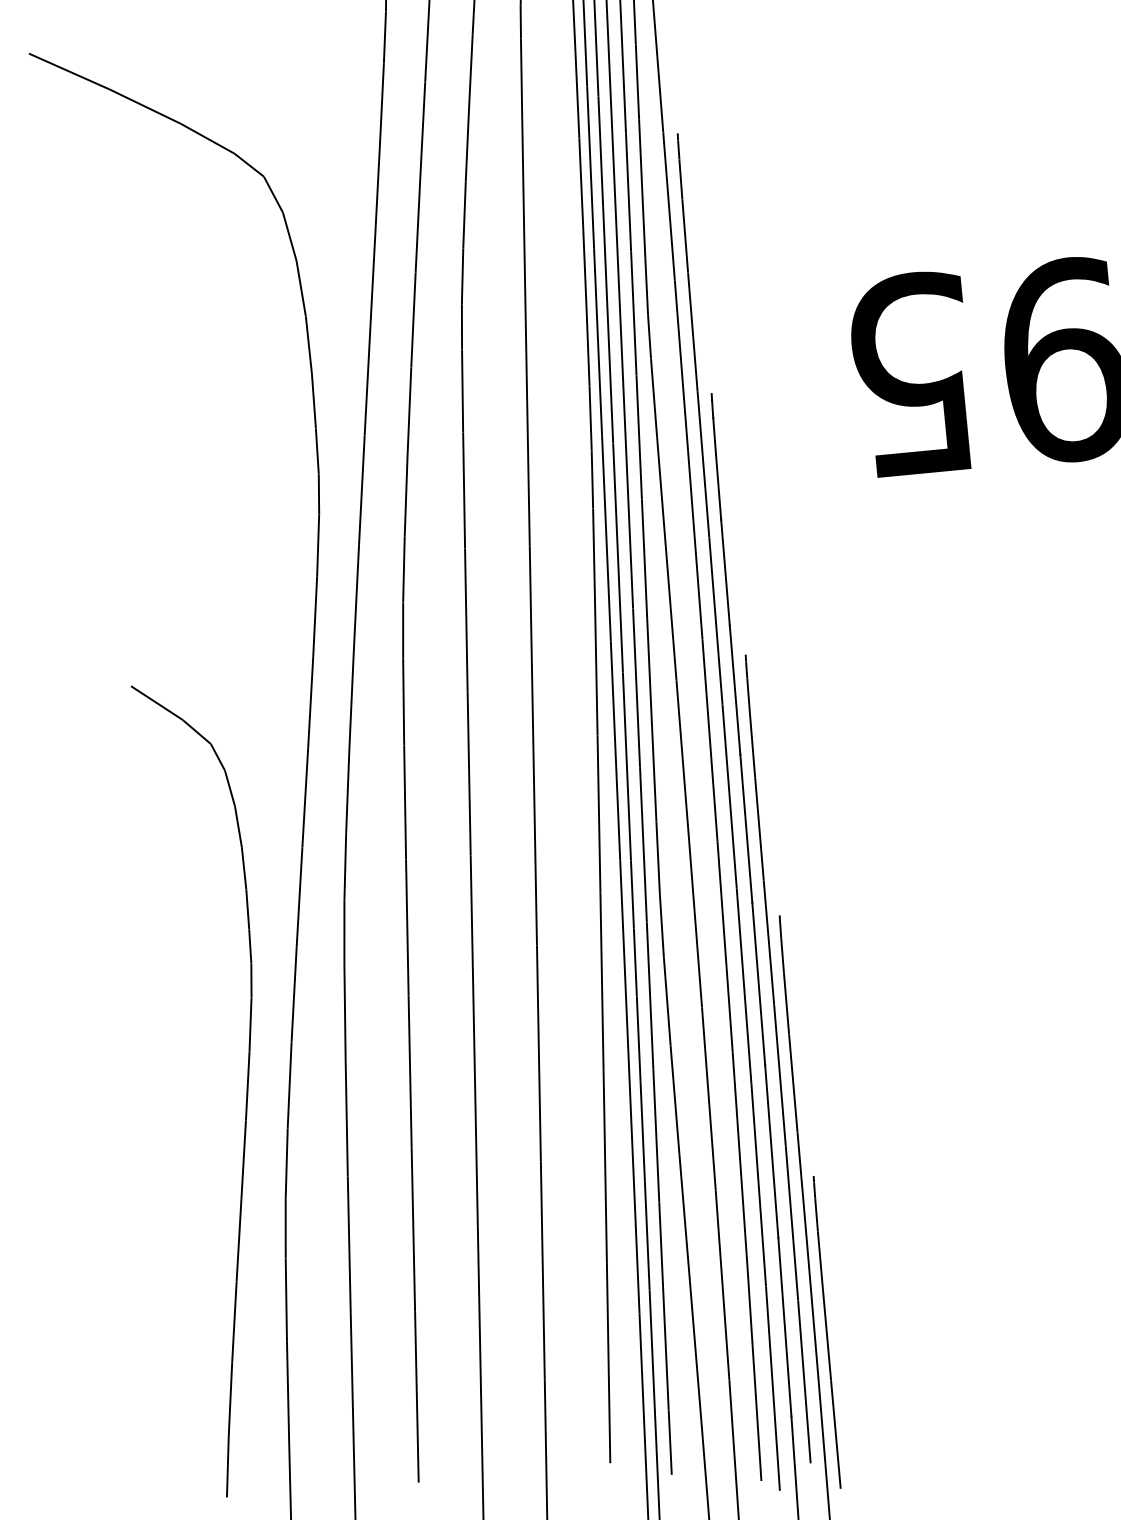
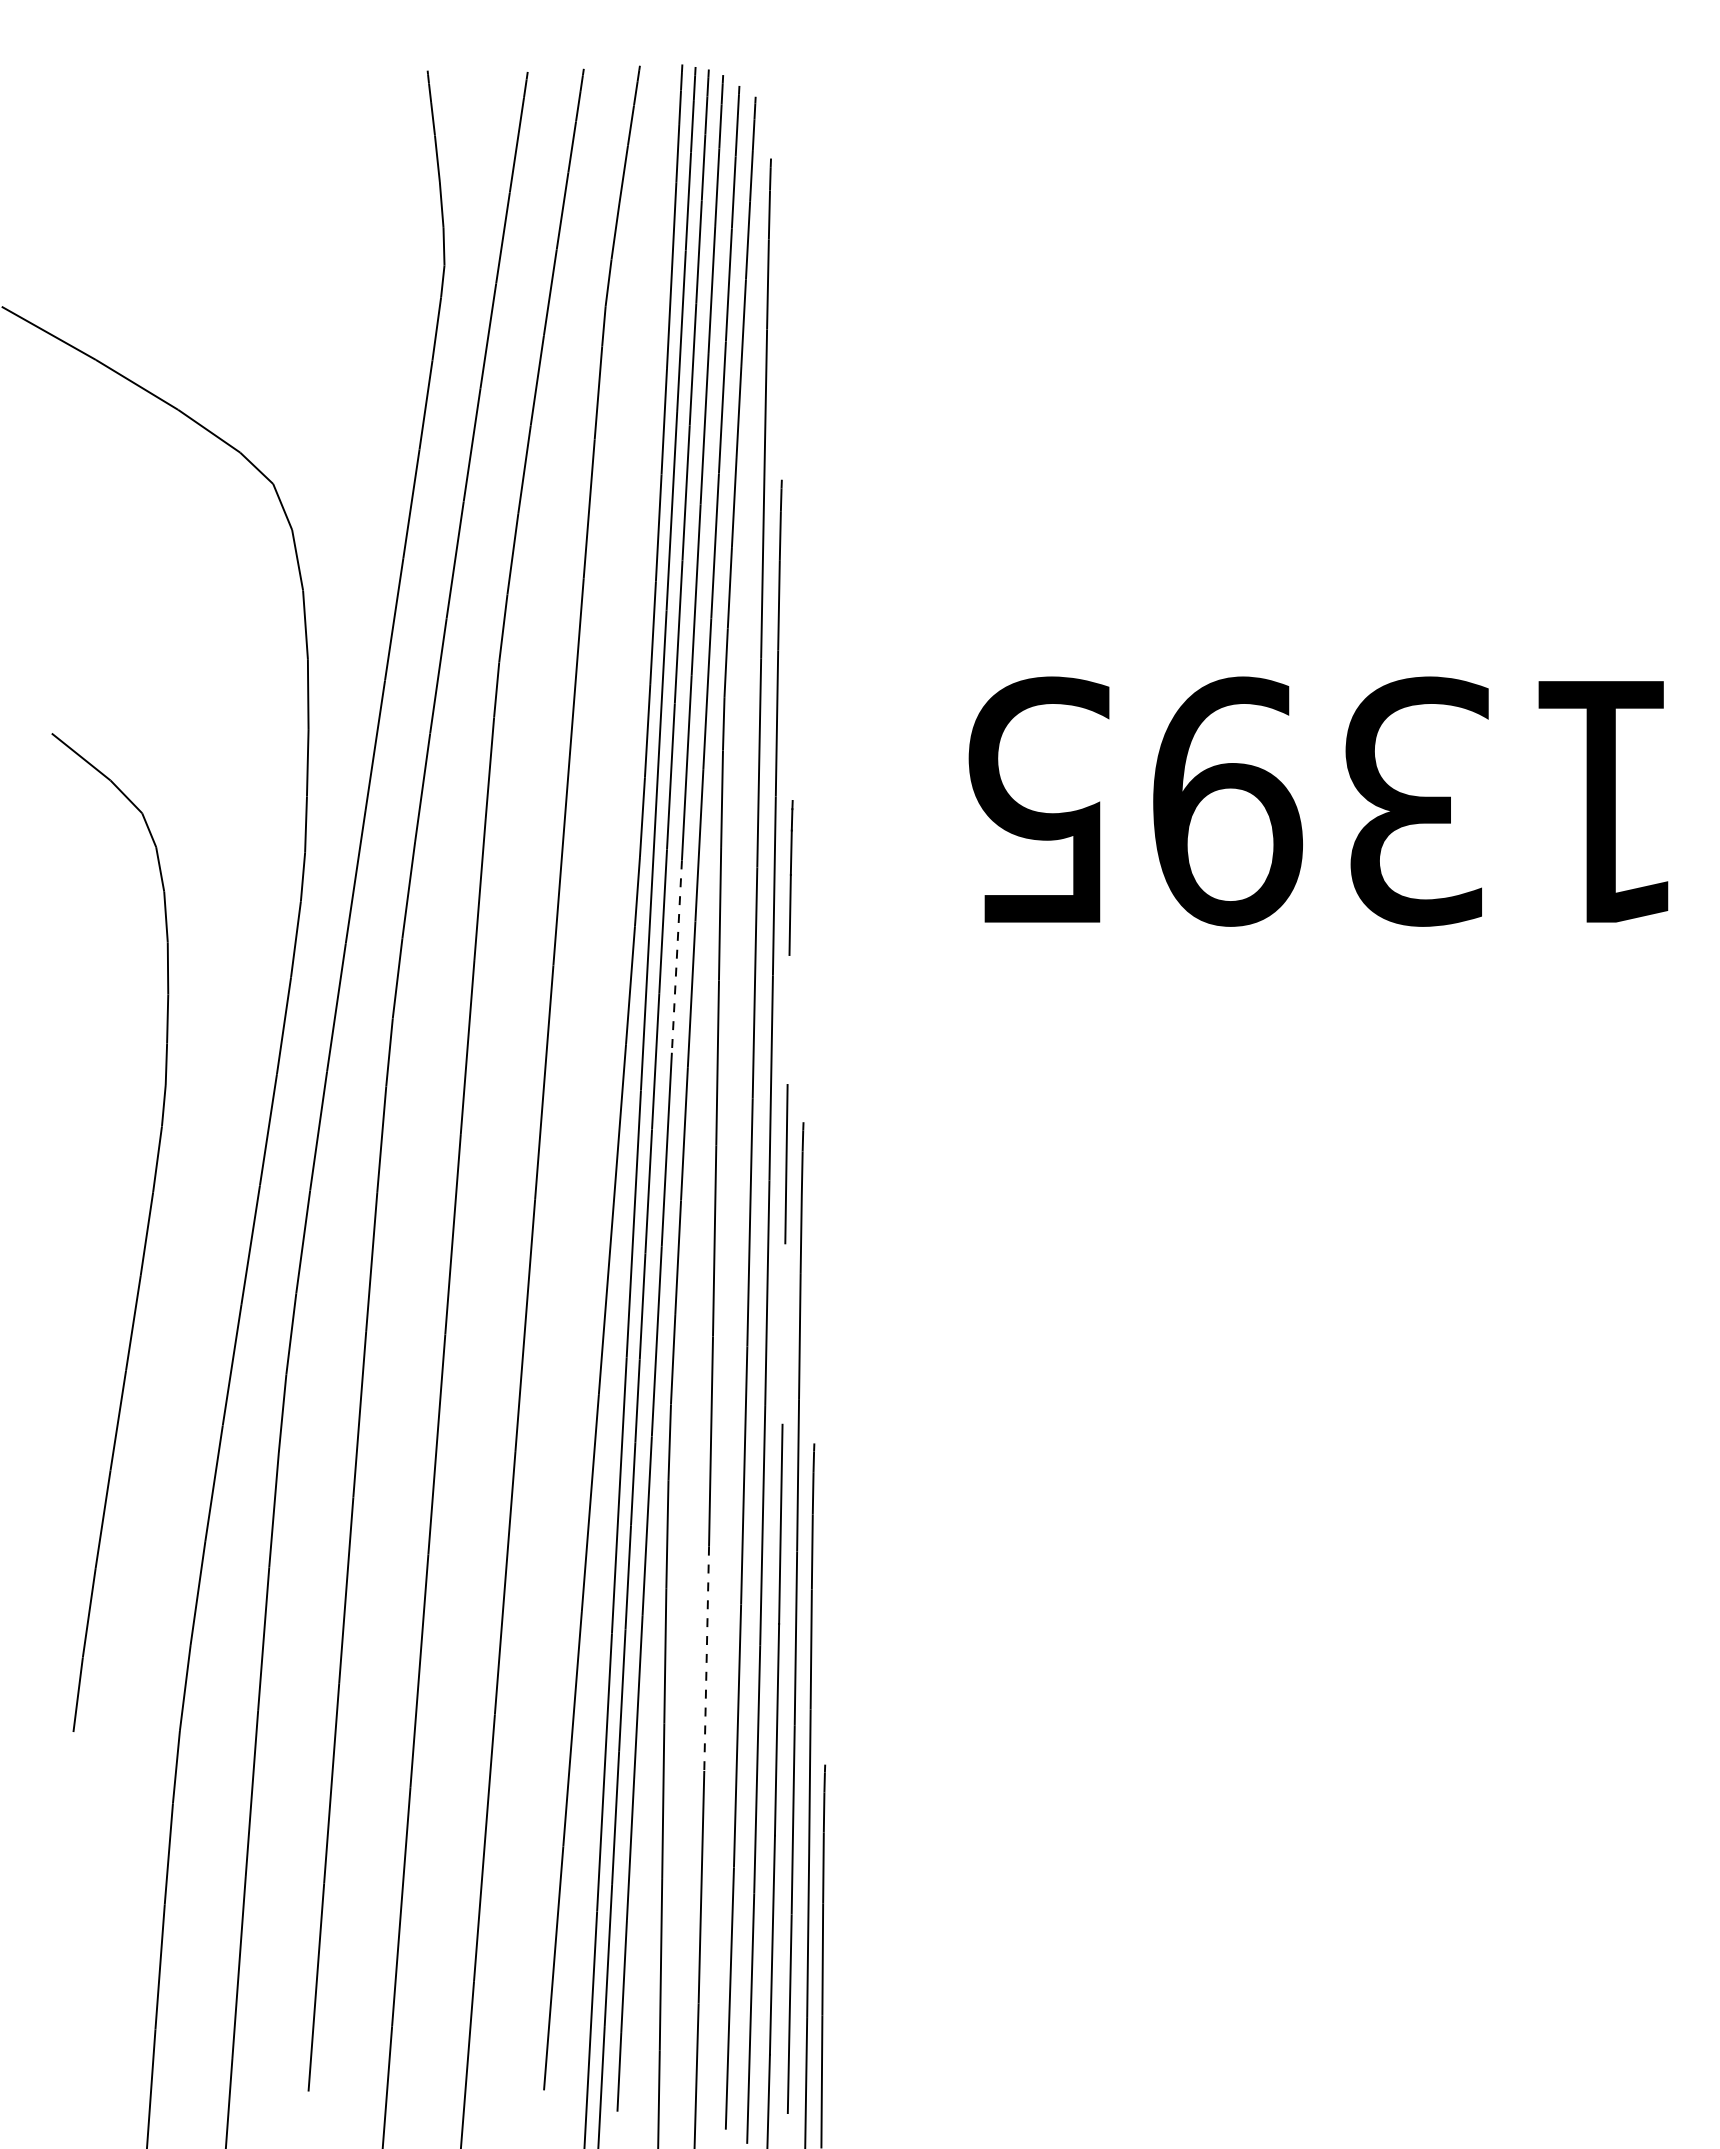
line: (629, 530) -> (676, 957), solid -> dashed
line: (725, 572) -> (788, 1019), removed
line: (745, 828) -> (783, 1333), removed
part: (246, 1087) -> (145, 1235), moved
line: (708, 1099) -> (706, 1659), solid -> dashed

